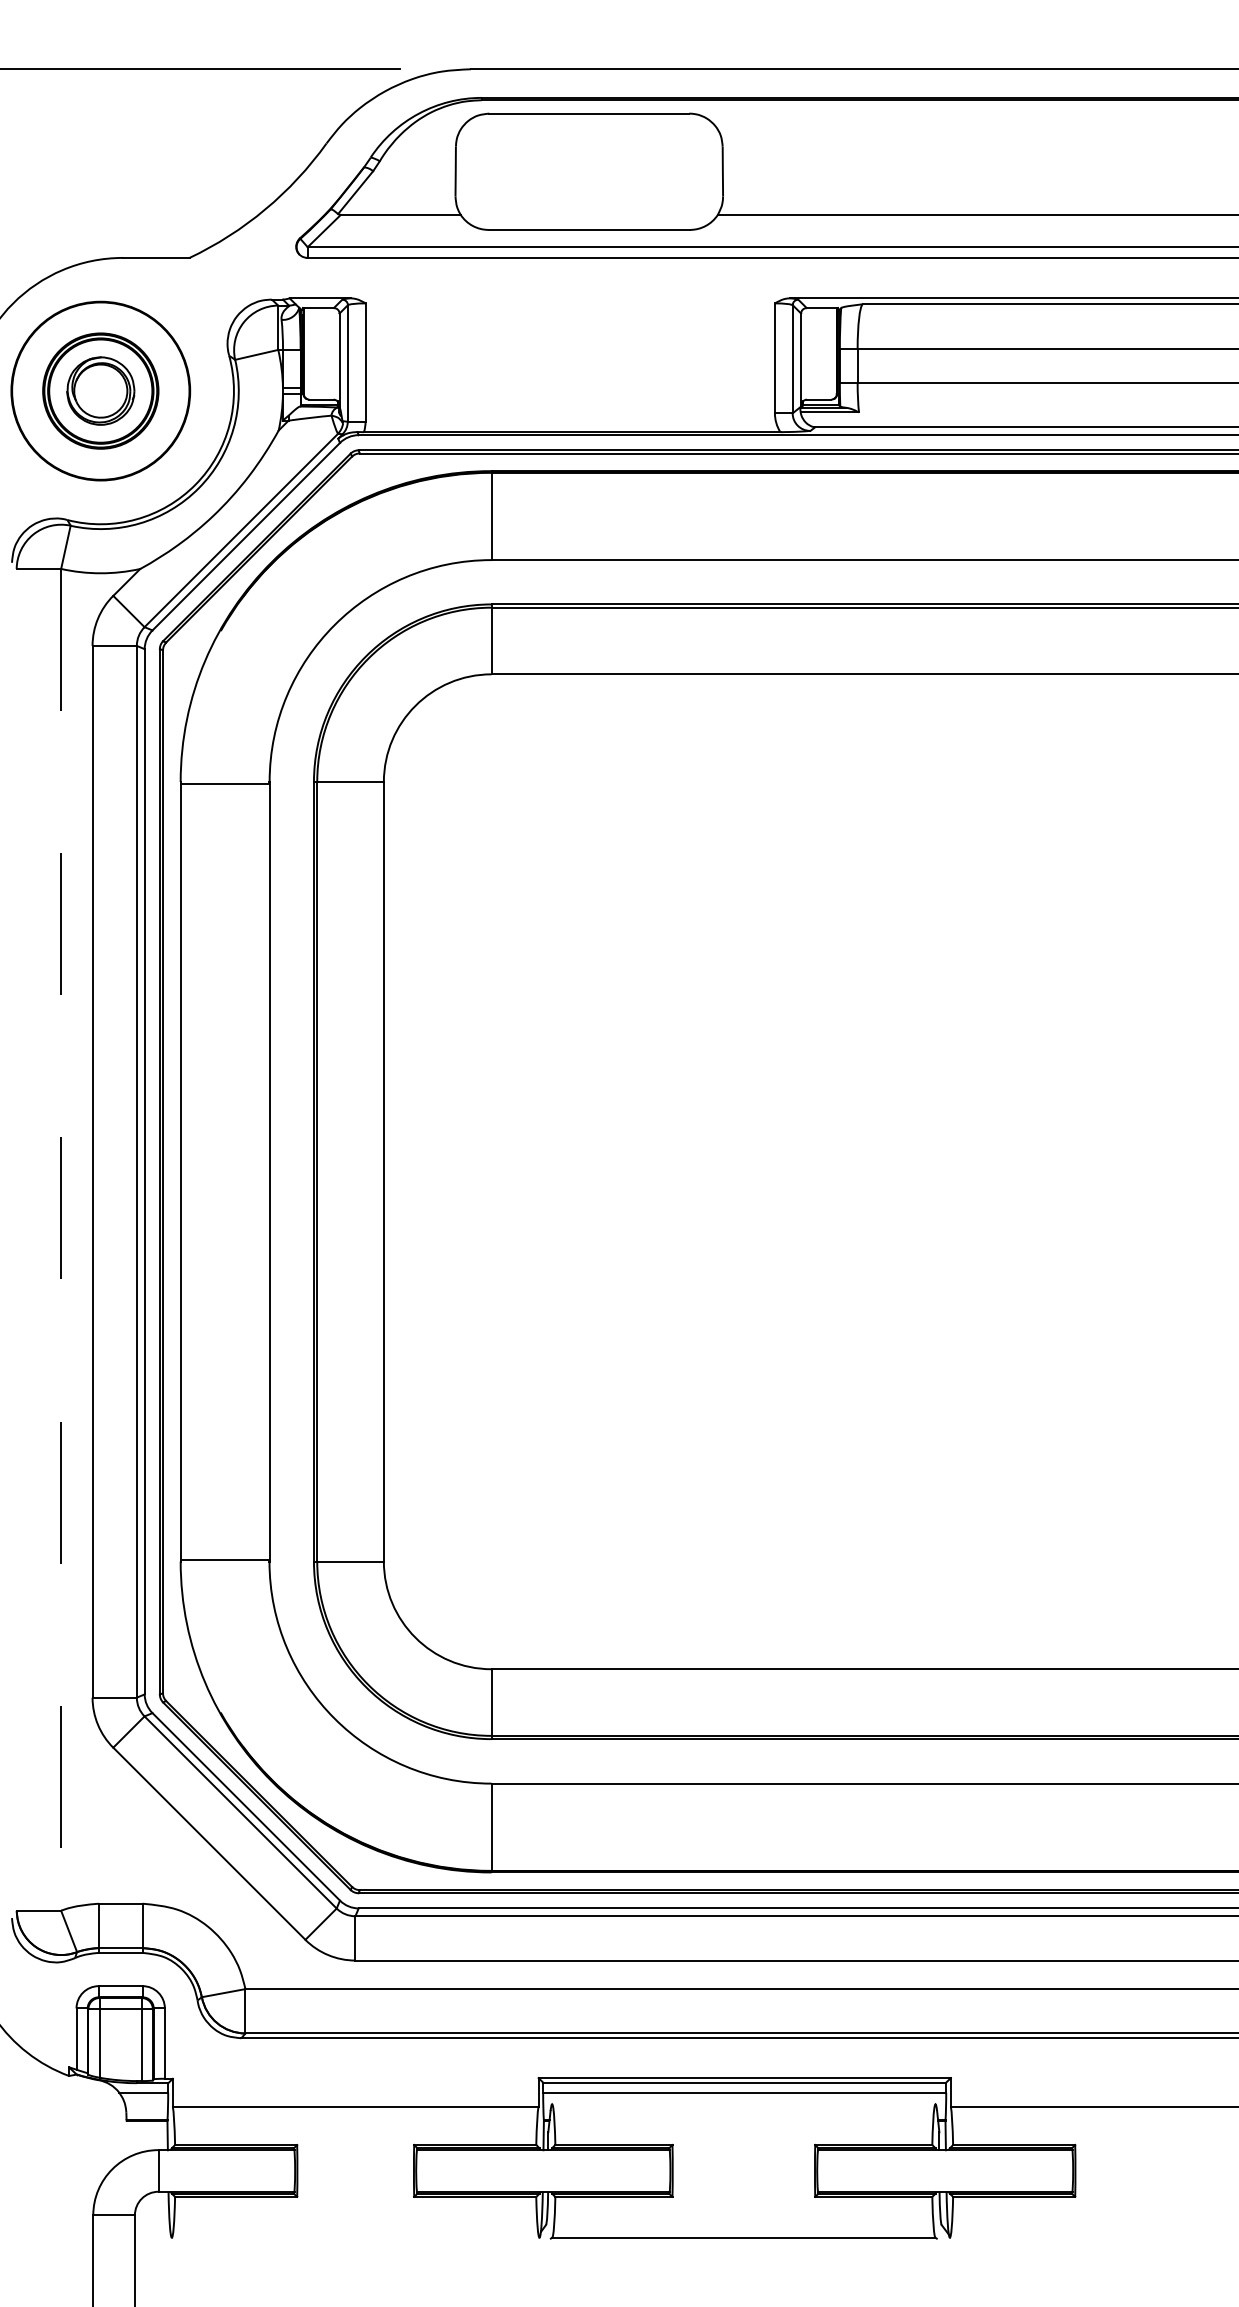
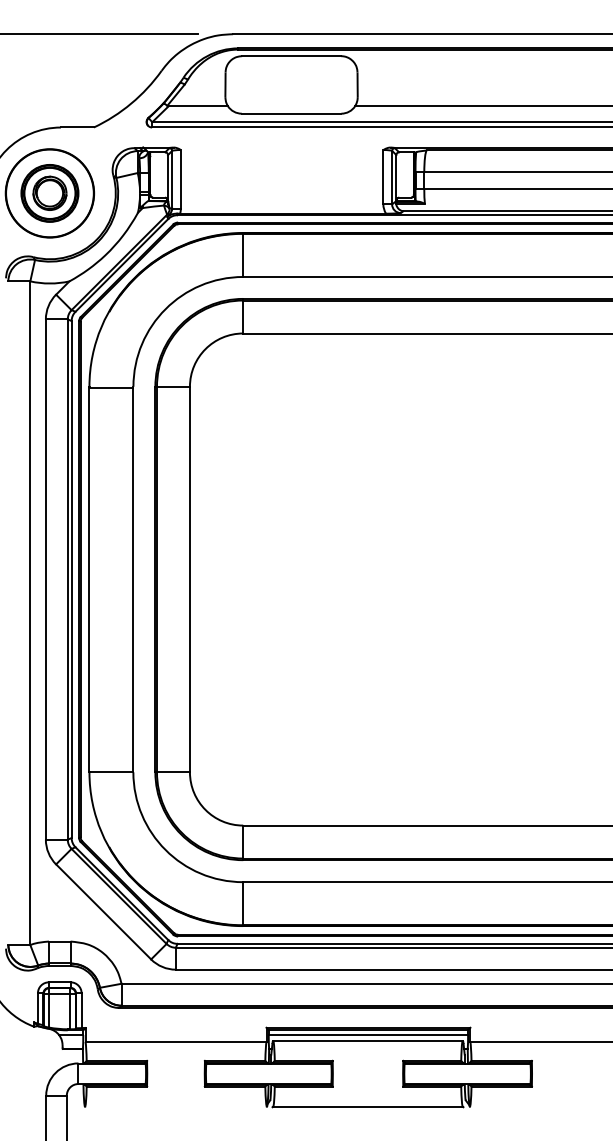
line: (61, 1240) -> (30, 613), dashed -> solid
line: (742, 2103) -> (367, 1040), added

